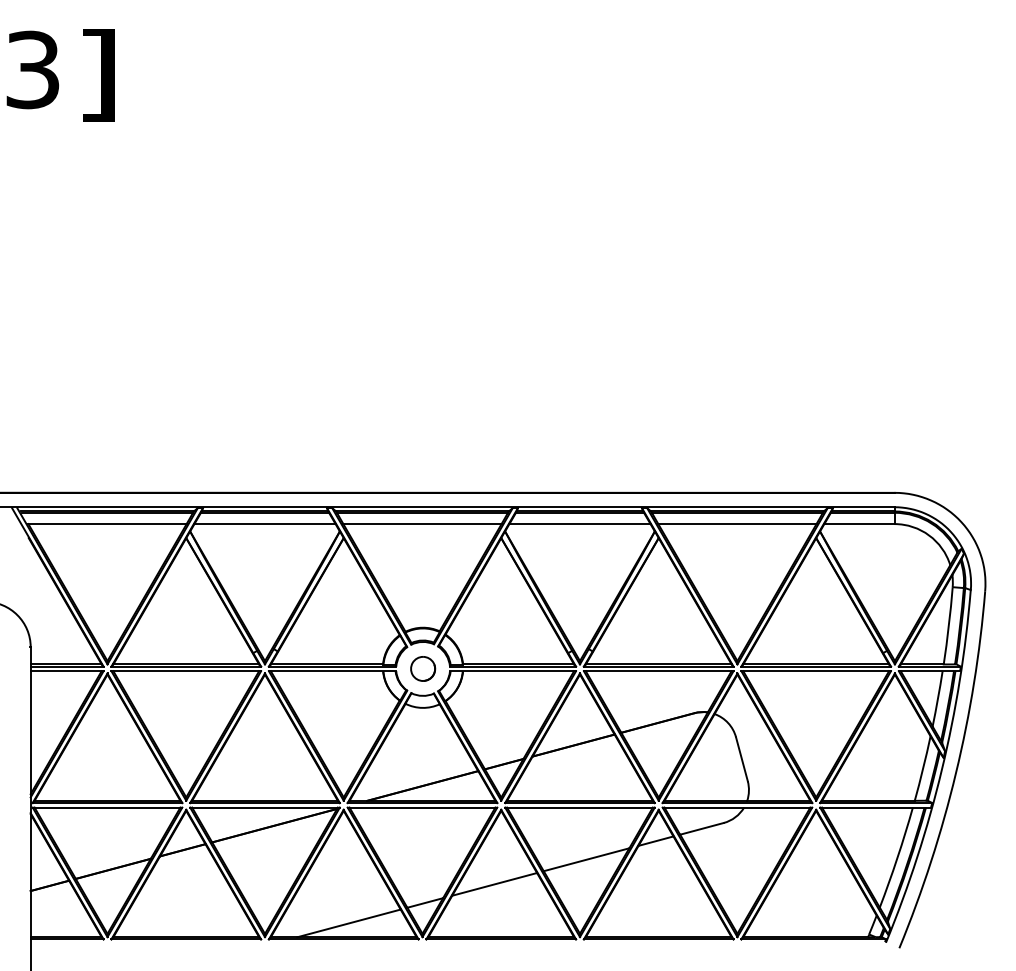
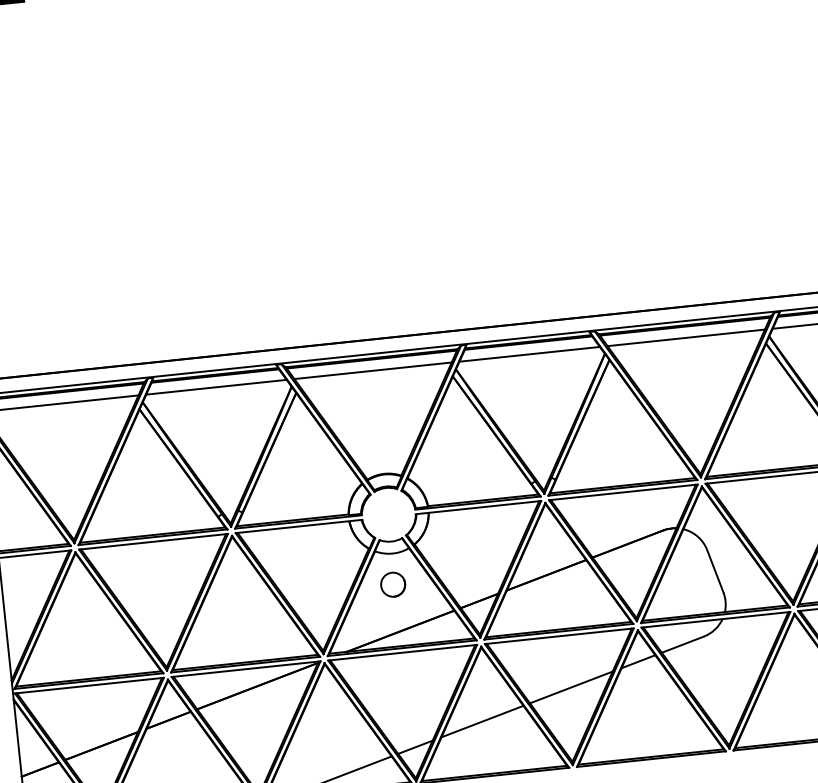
part: (423, 668) -> (393, 584), moved

